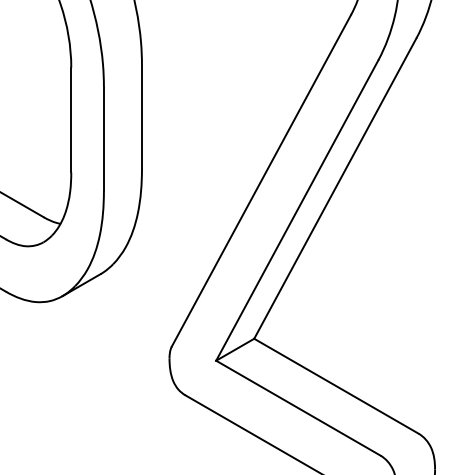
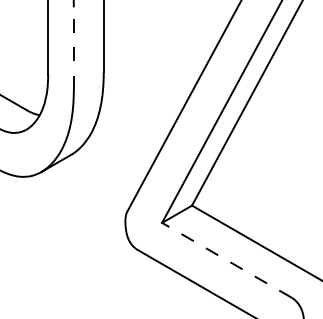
line: (103, 138) -> (73, 48), solid -> dashed
line: (298, 408) -> (226, 260), solid -> dashed

